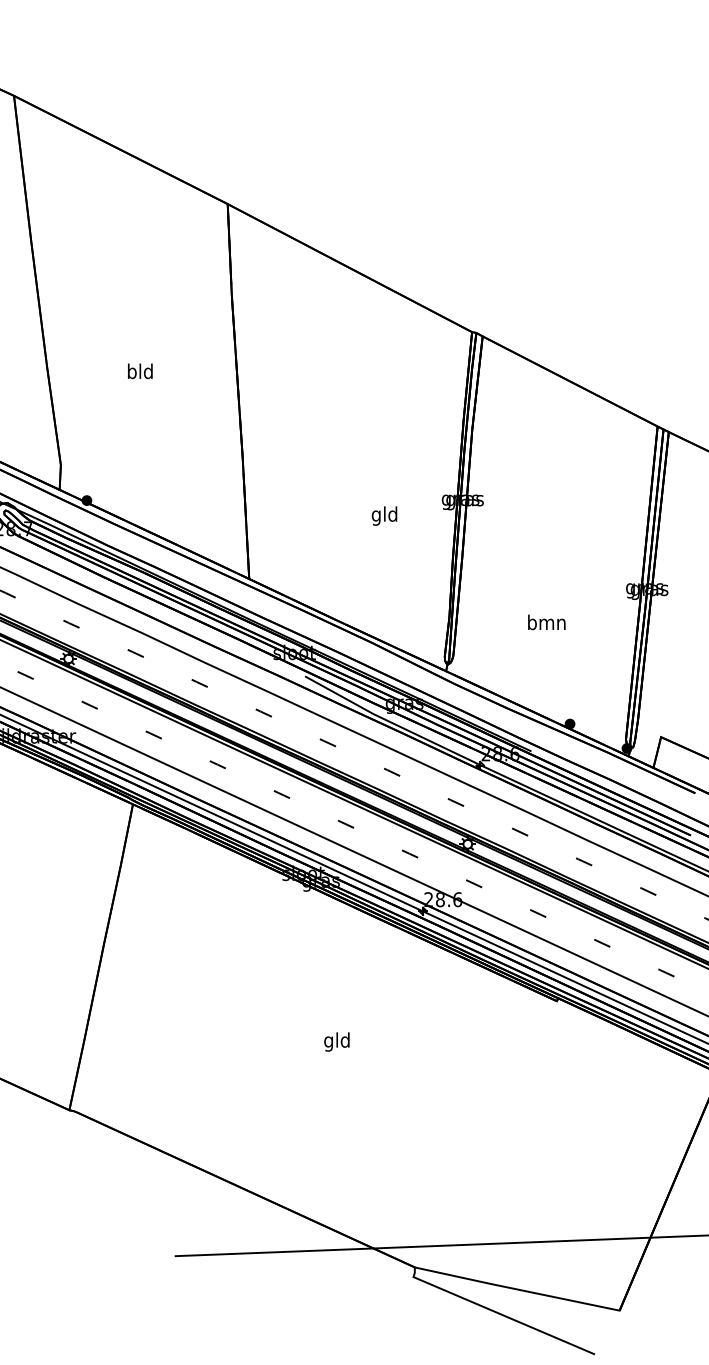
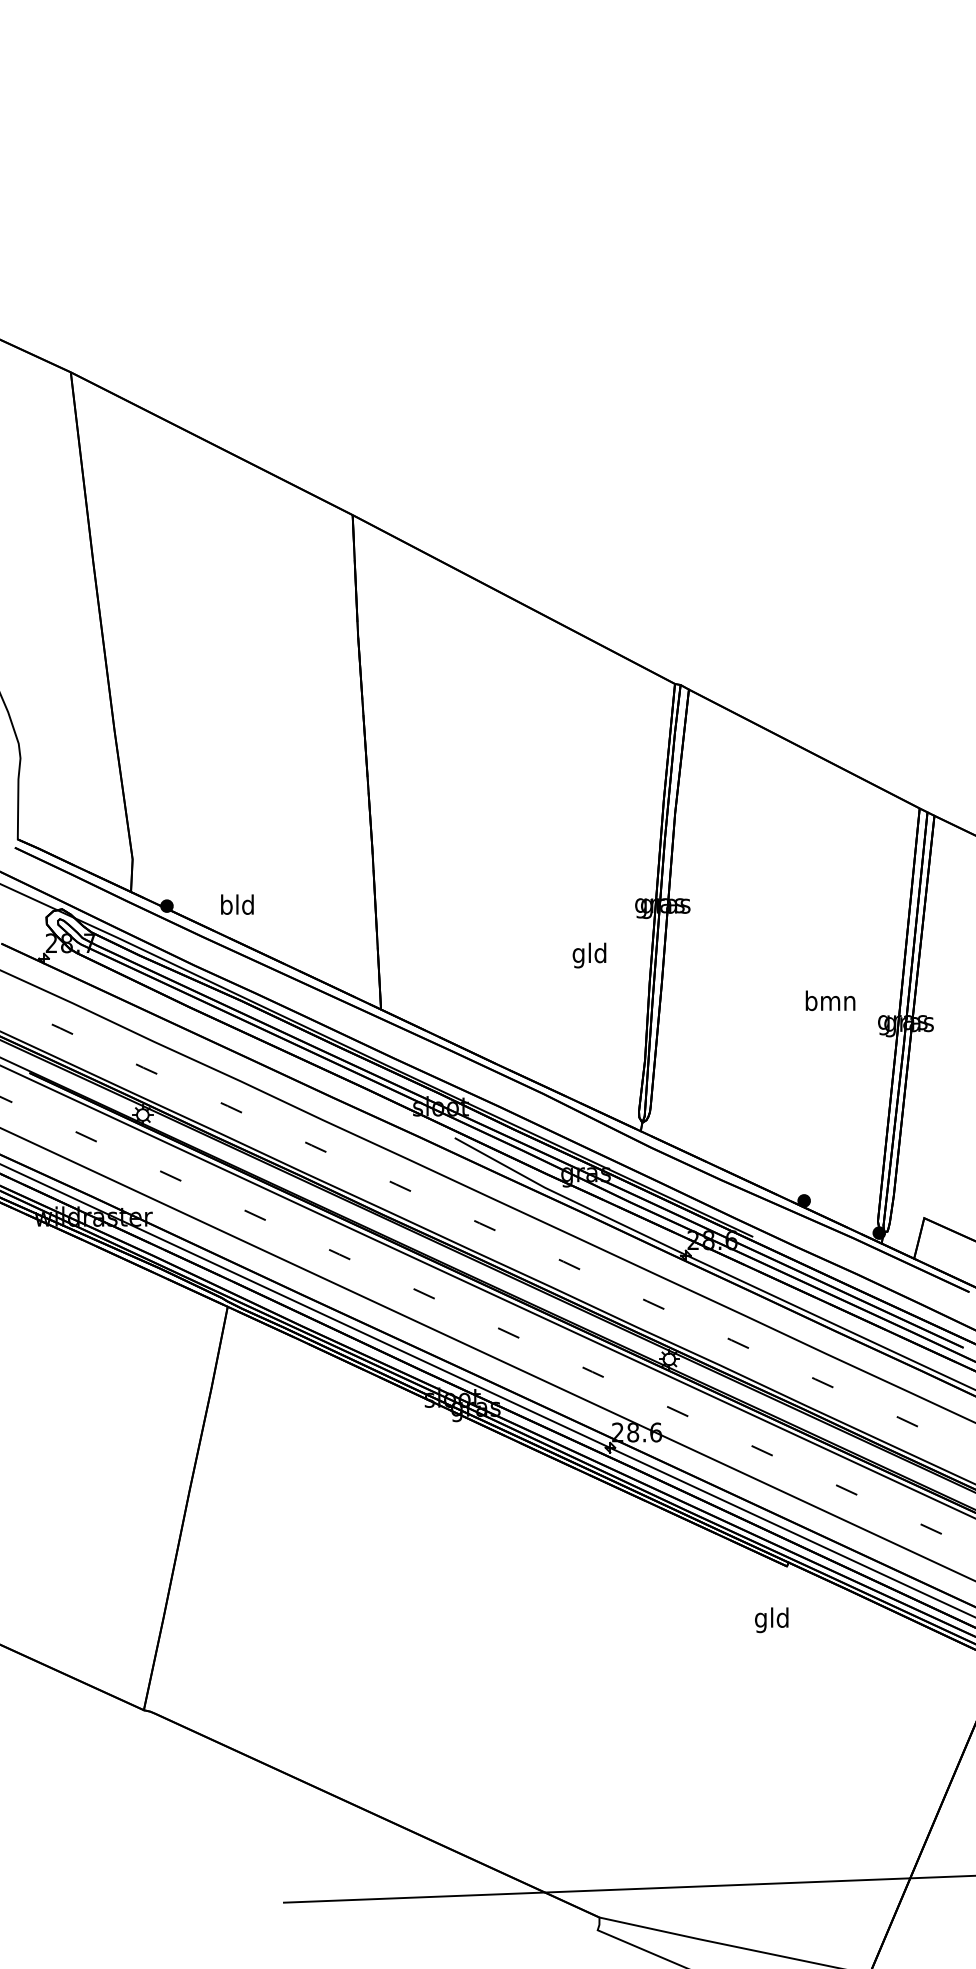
text: (140, 371) -> (237, 904), moved
text: (384, 516) -> (589, 955), moved
text: (546, 622) -> (830, 1000), moved
text: (336, 1042) -> (771, 1620), moved

